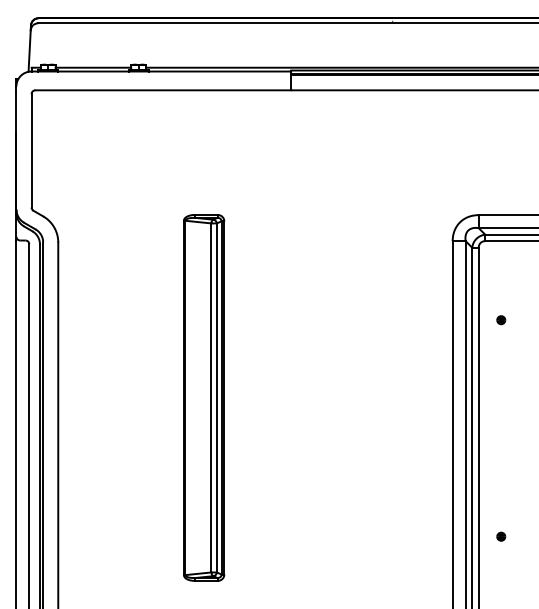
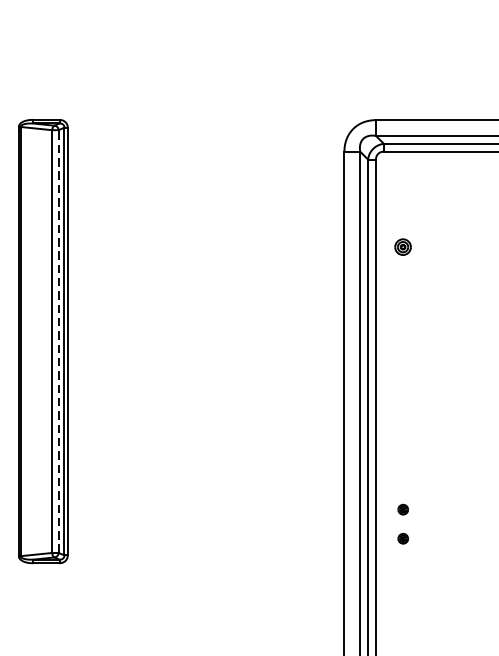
part: (501, 320) -> (403, 247), size x1.6
line: (216, 397) -> (58, 341), solid -> dashed
part: (501, 560) -> (403, 538), added

